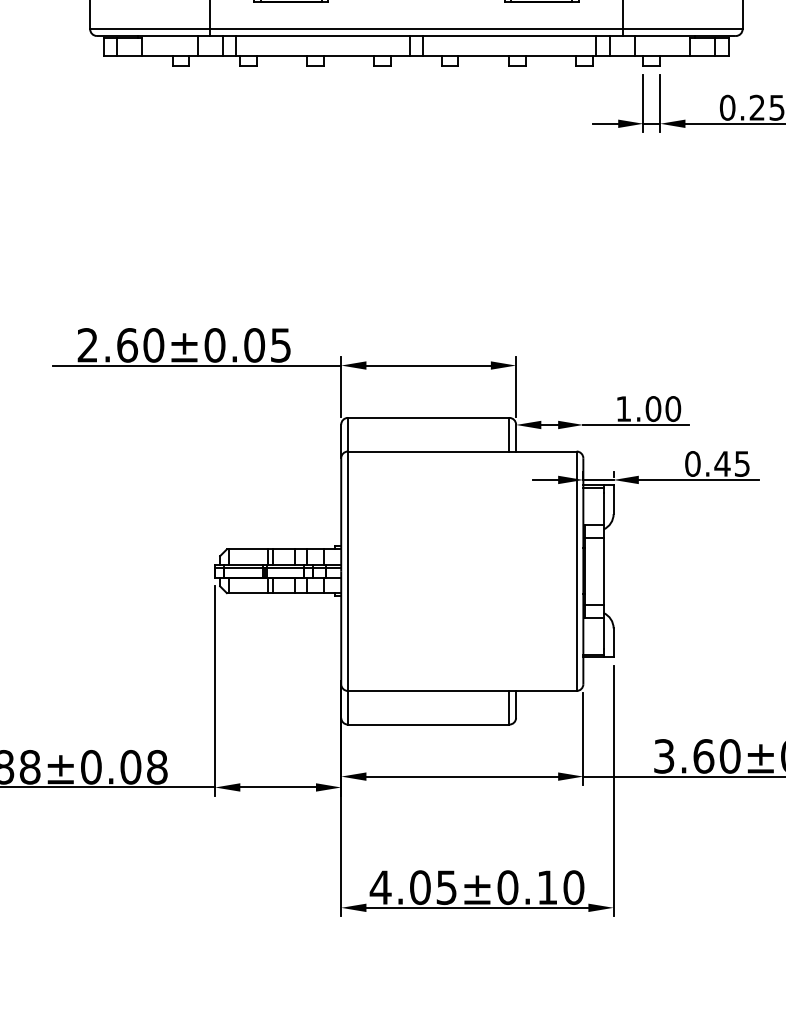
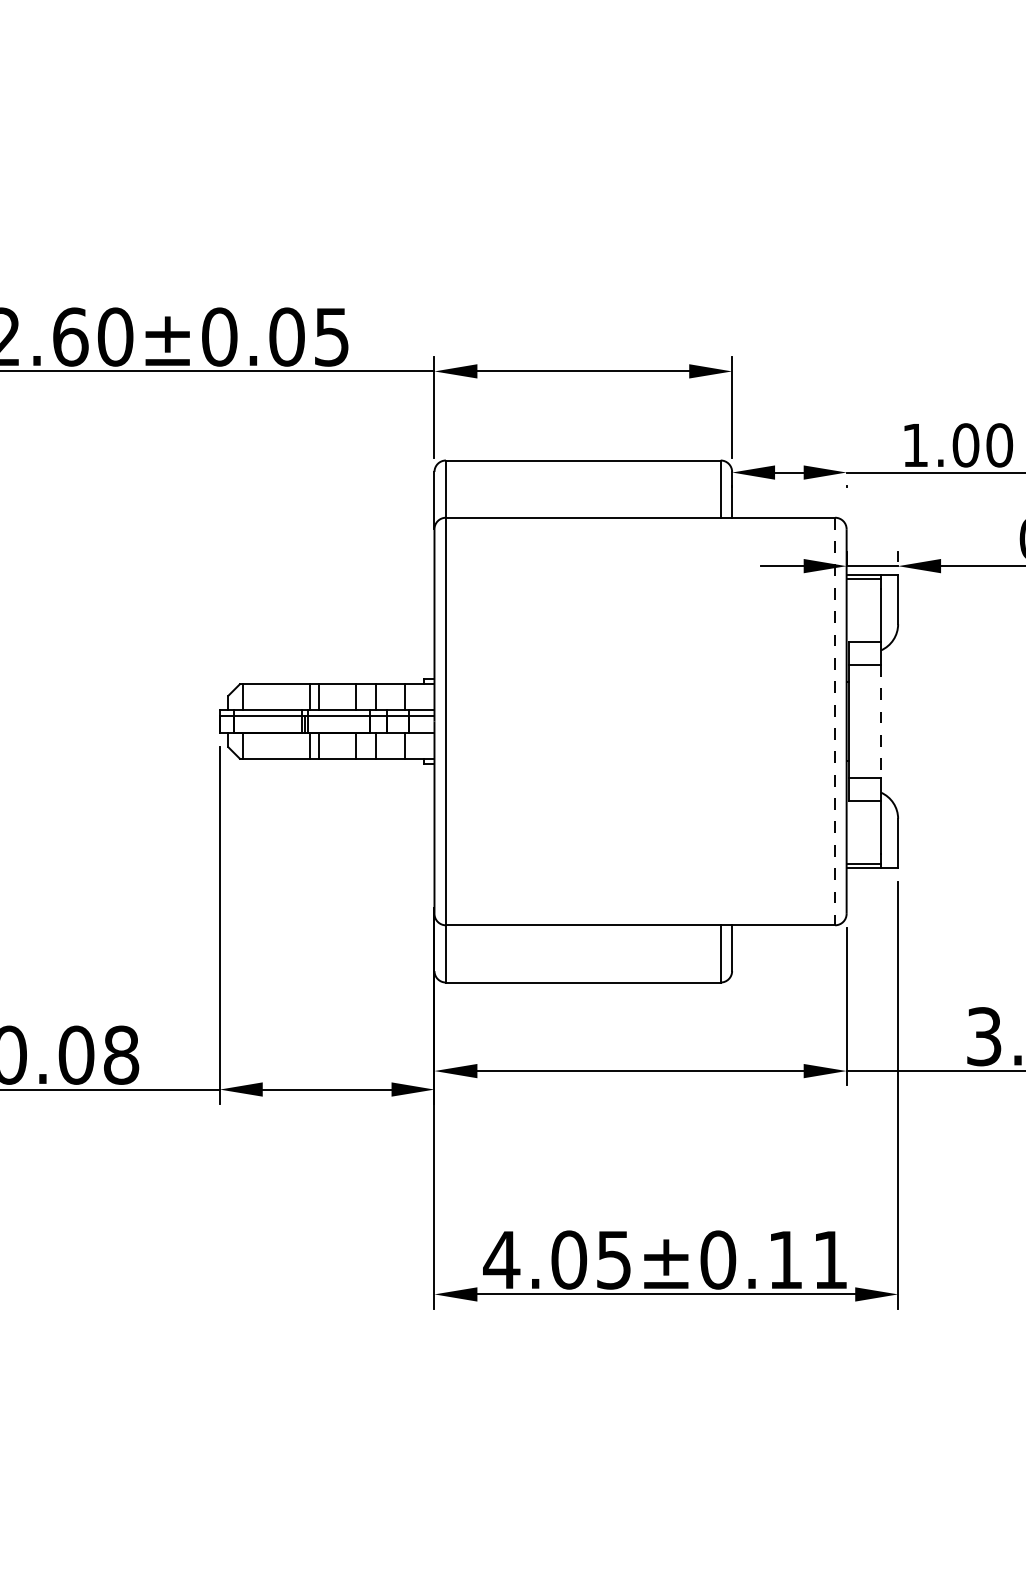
line: (576, 571) -> (834, 721), solid -> dashed
line: (603, 571) -> (880, 721), solid -> dashed
text: (573, 887) -> (829, 1259), 4.05±0.10 -> 4.05±0.11

